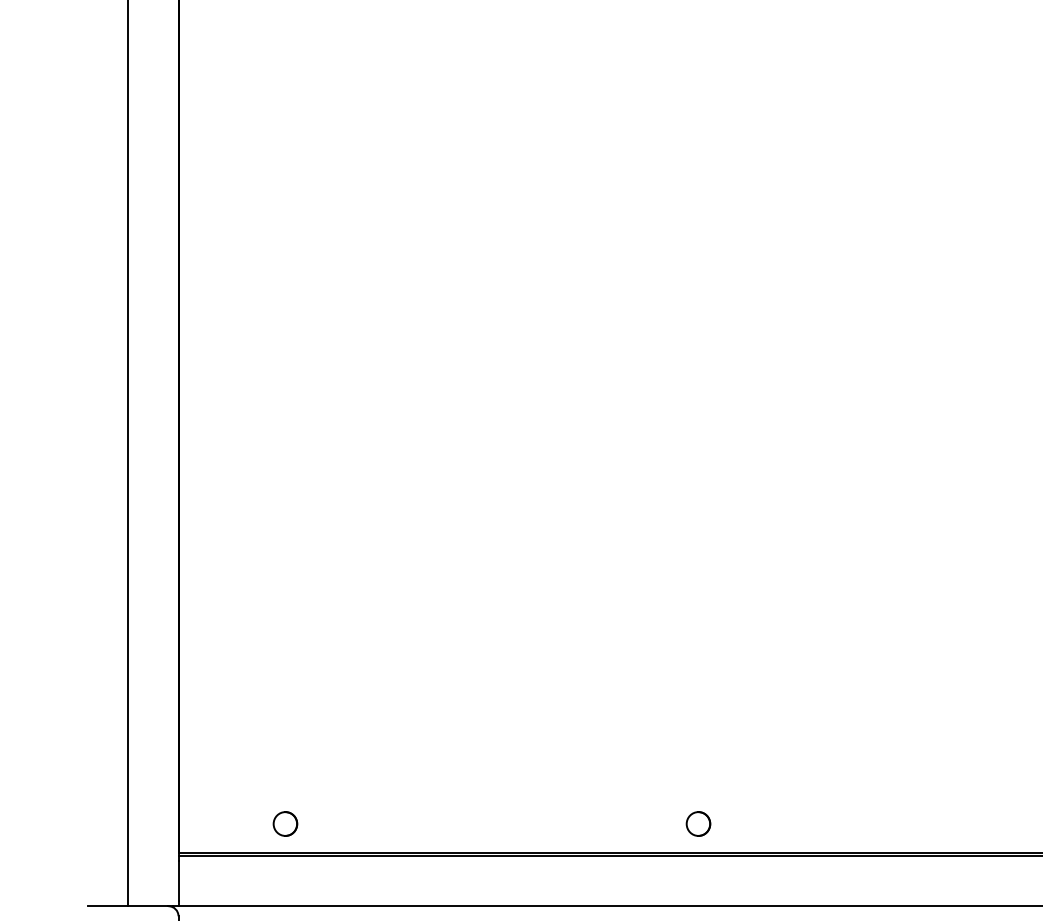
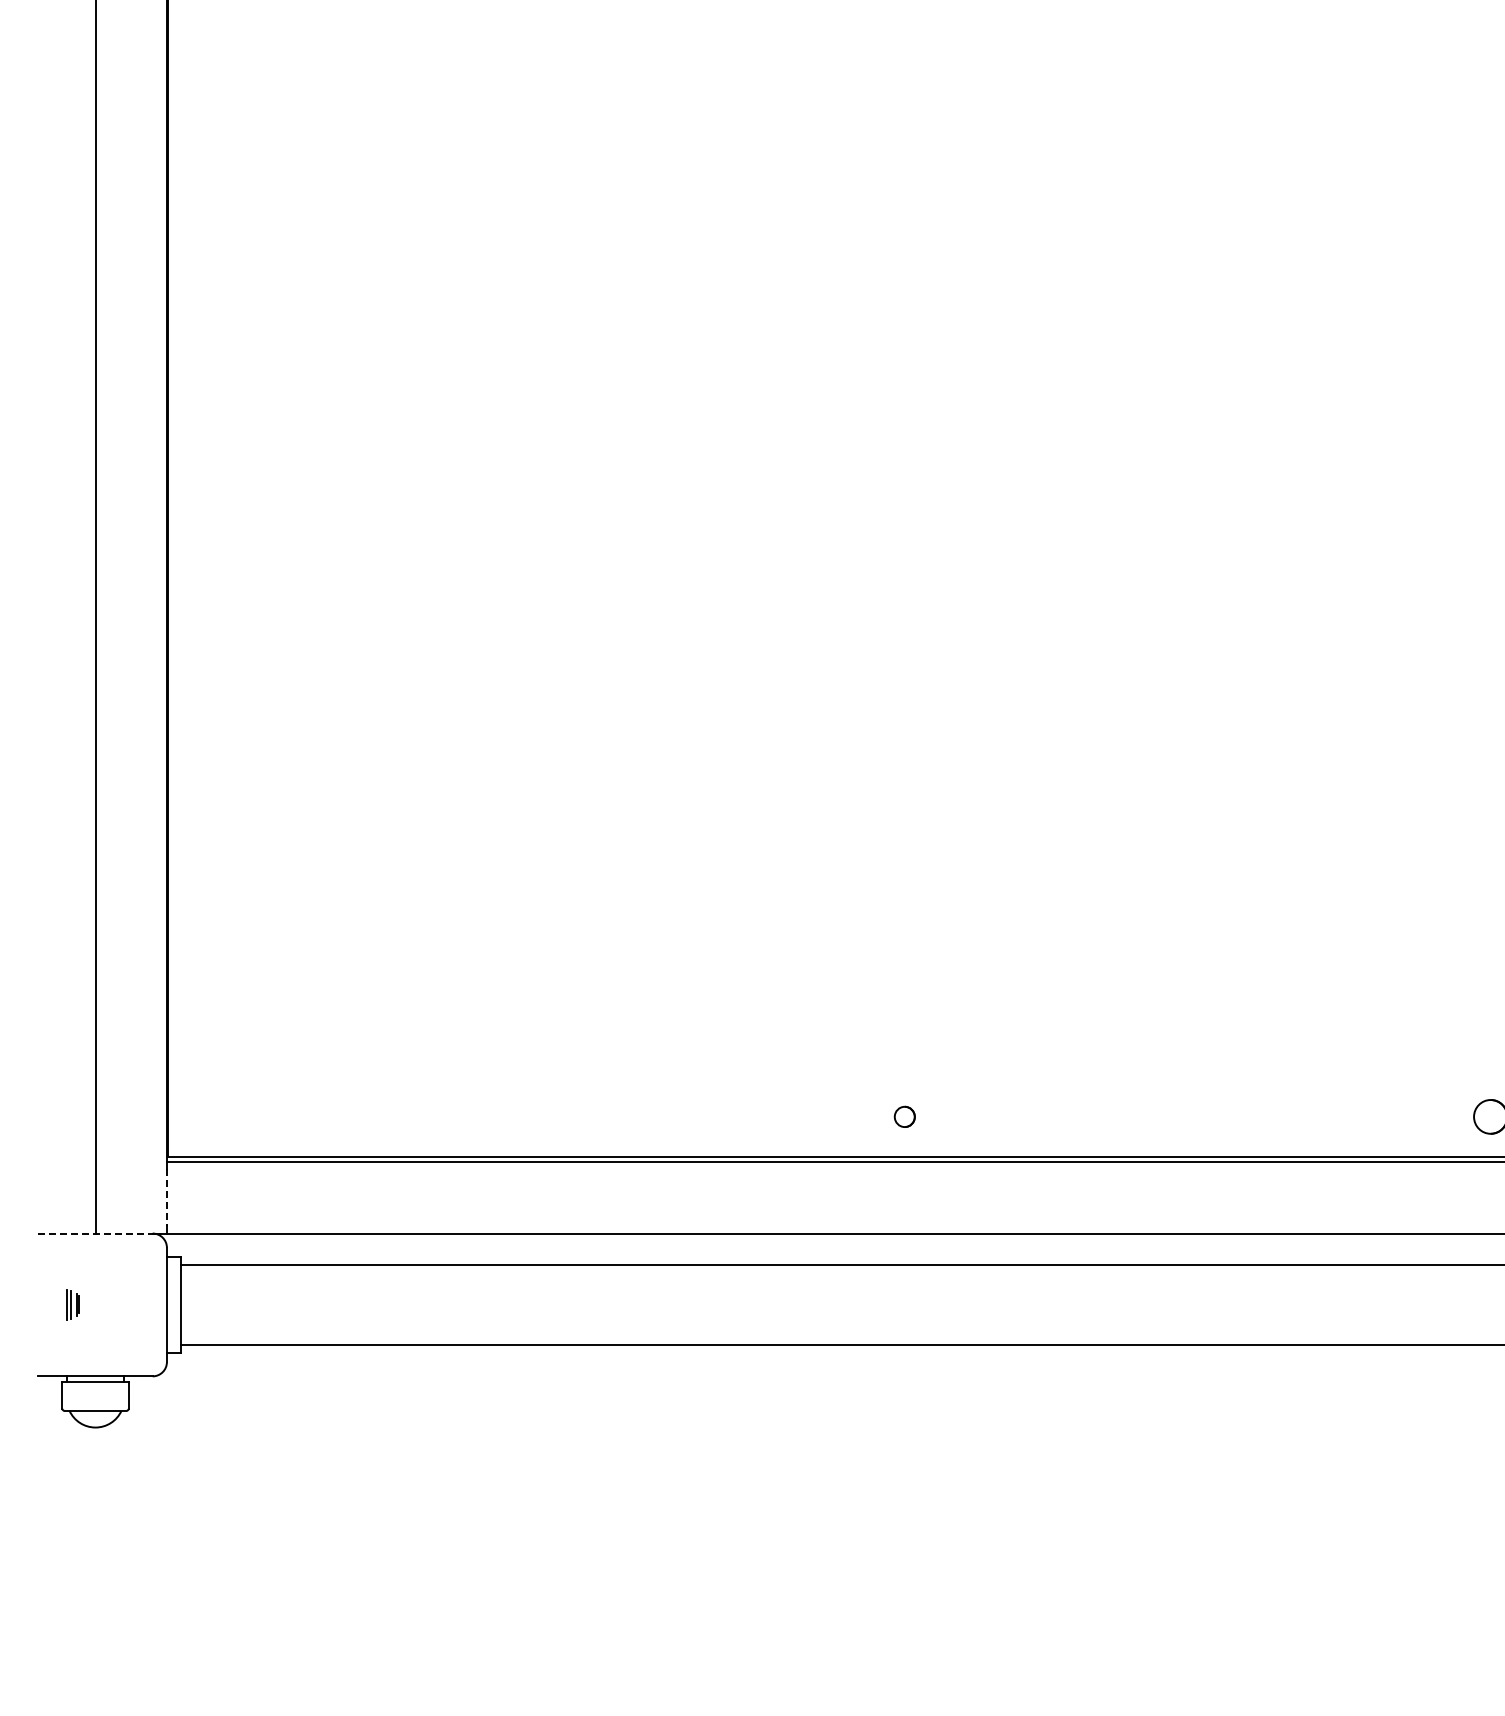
part: (285, 823) -> (318, 1116), removed
part: (698, 823) -> (904, 1116), size x0.6
line: (178, 880) -> (166, 1197), solid -> dashed
line: (128, 906) -> (96, 1233), solid -> dashed

